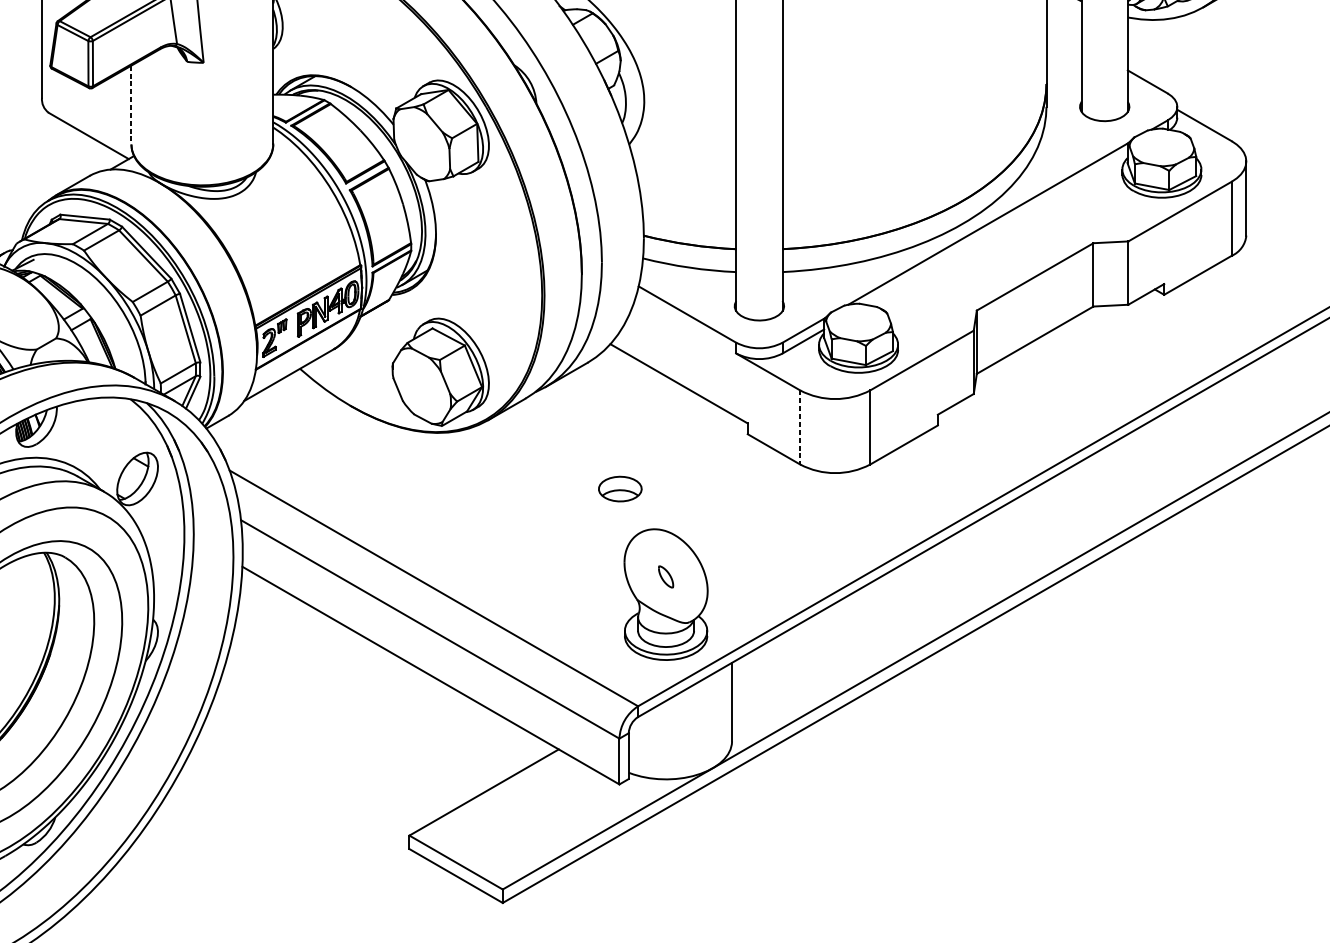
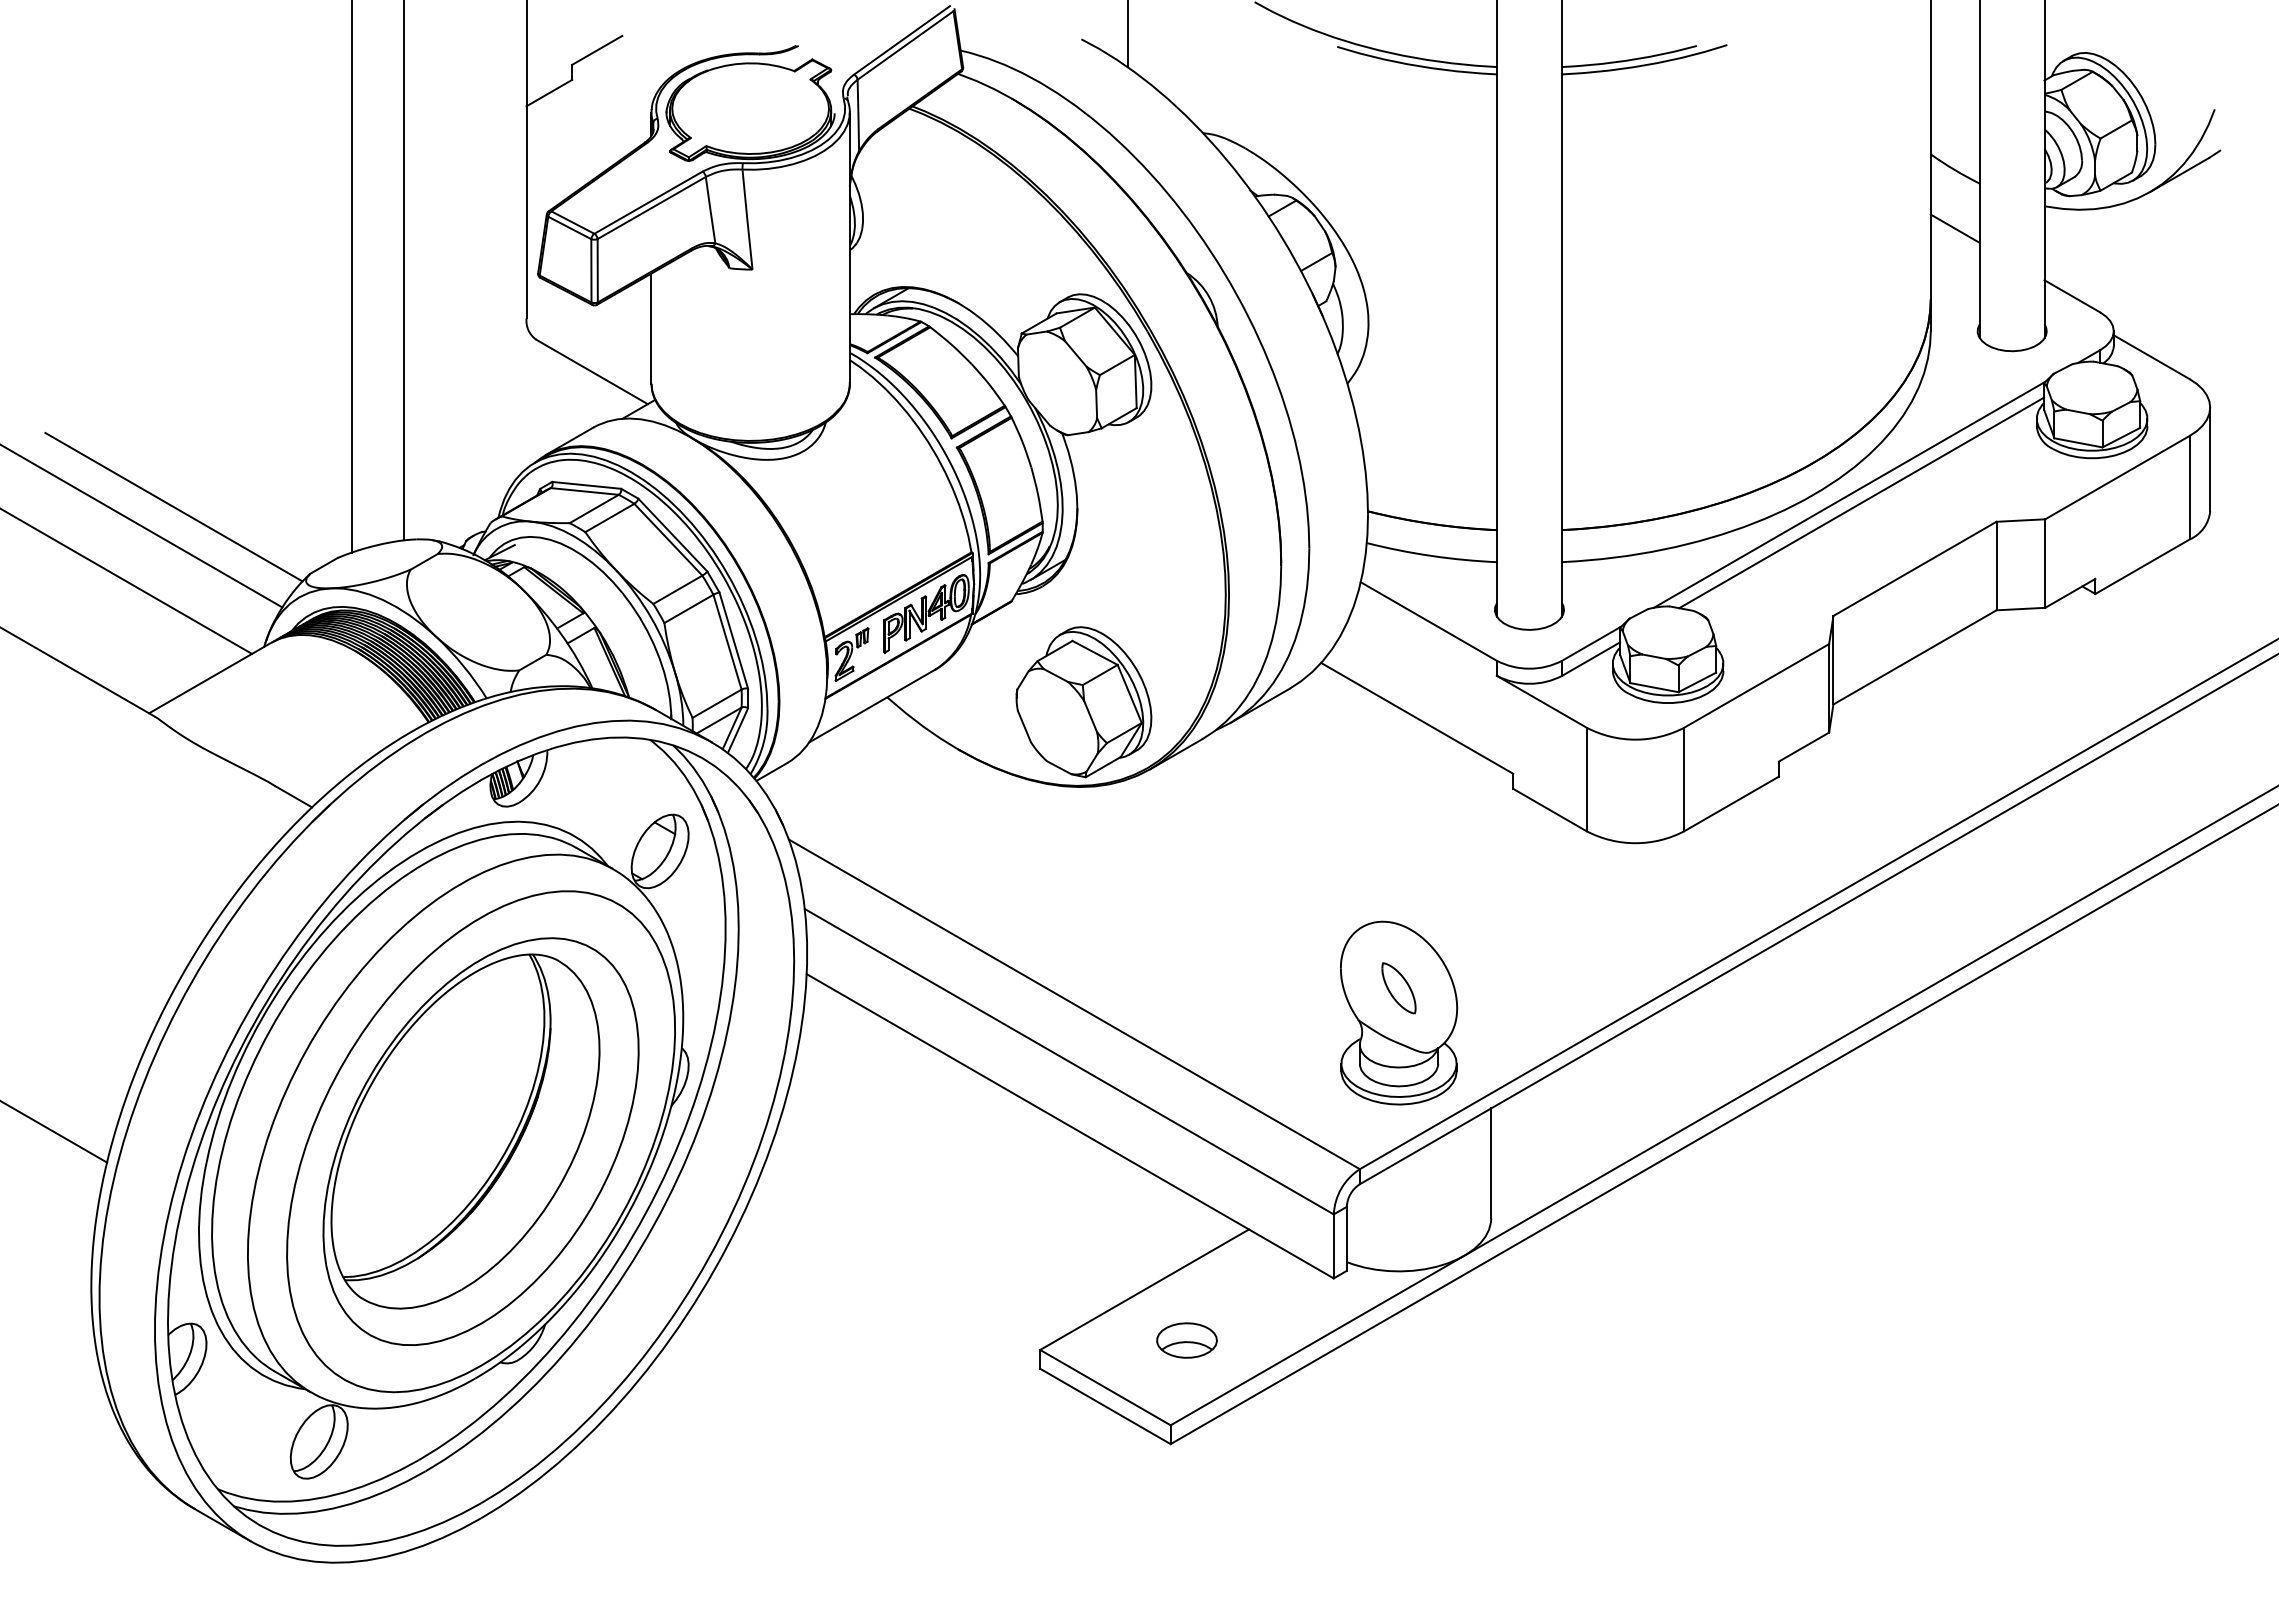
line: (1063, 33) -> (1954, 228), added
line: (131, 105) -> (651, 329), dashed -> solid
line: (996, 229) -> (1861, 502), added
line: (800, 427) -> (1586, 779), dashed -> solid
part: (619, 489) -> (1186, 1340), moved
part: (665, 577) -> (1398, 988), size x1.67

